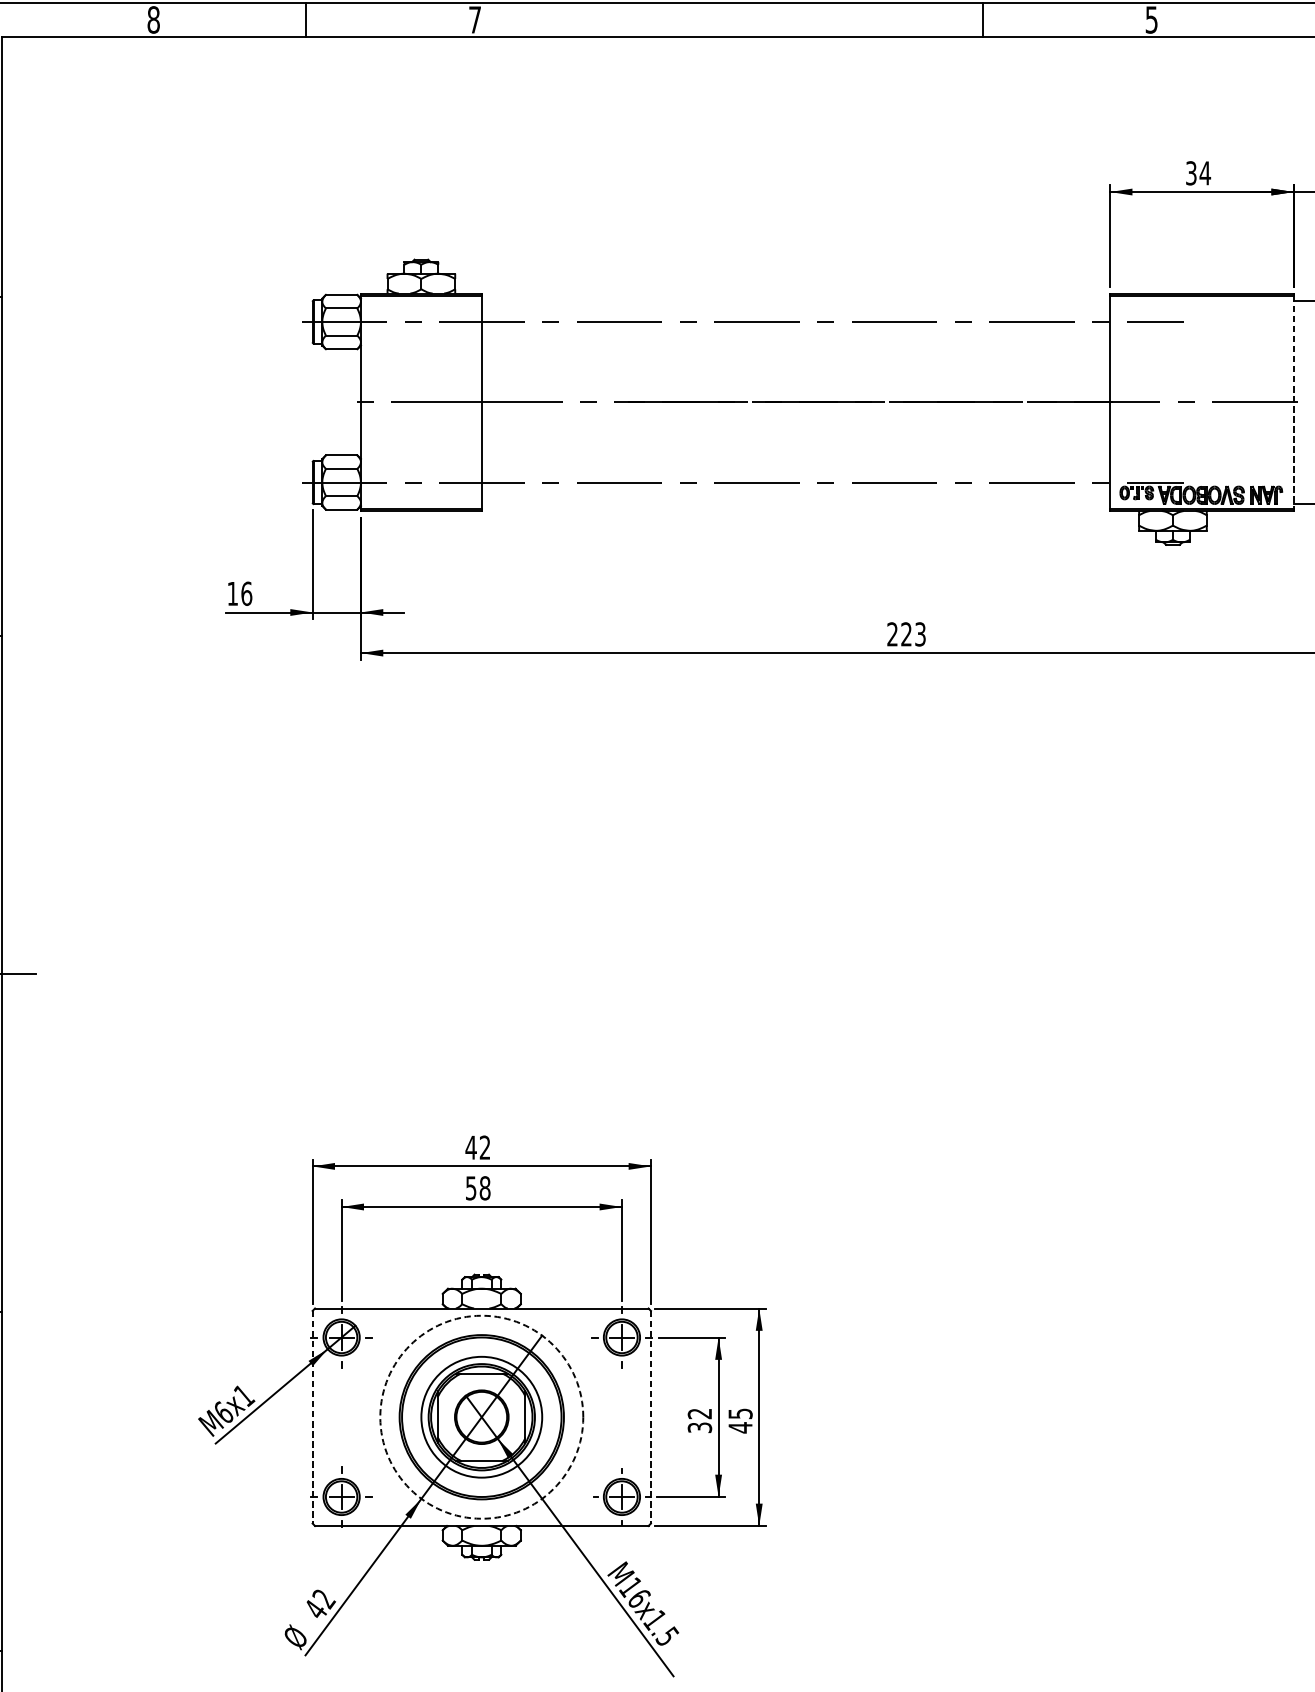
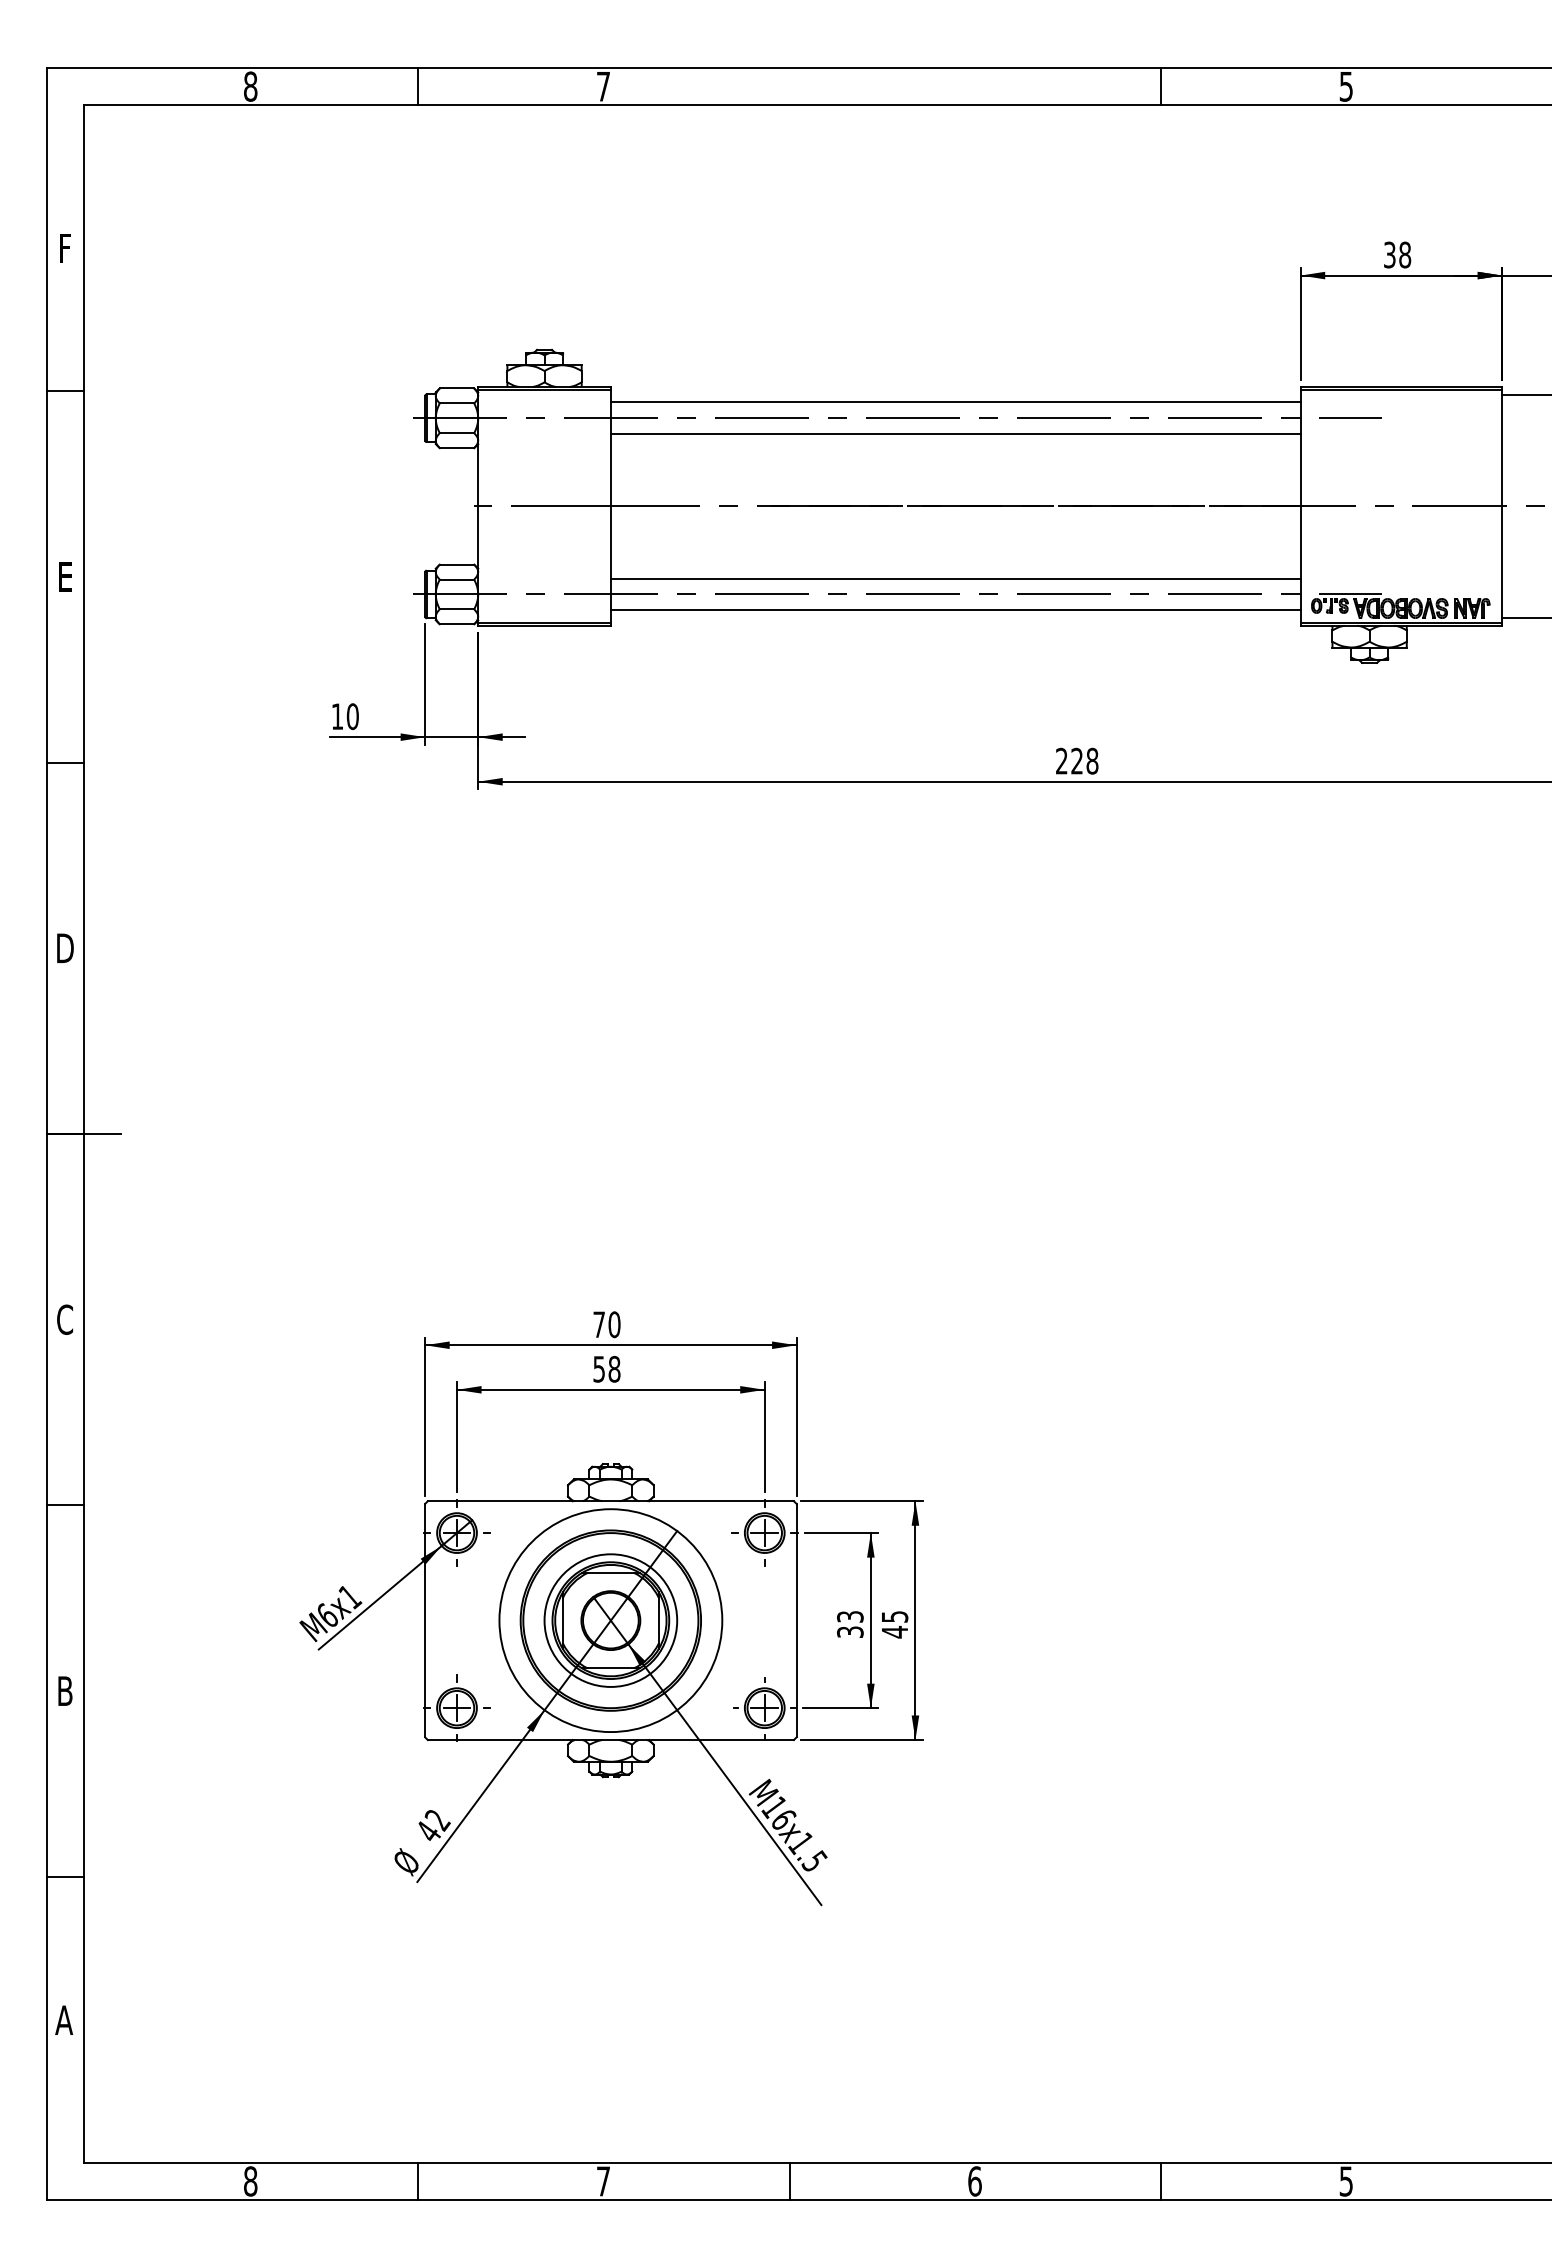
text: (1204, 172) -> (1404, 254), 34 -> 38
line: (795, 307) -> (955, 402), added
line: (795, 336) -> (955, 434), added
line: (1293, 402) -> (1502, 506), dashed -> solid
line: (795, 467) -> (955, 578), added
line: (795, 497) -> (955, 610), added
text: (246, 593) -> (352, 716), 16 -> 10
text: (920, 634) -> (1092, 761), 223 -> 228
text: (477, 1147) -> (606, 1324), 42 -> 70
text: (700, 1413) -> (850, 1616), 32 -> 33
line: (312, 1417) -> (425, 1620), dashed -> solid
circle: (481, 1417) -> (610, 1620), dashed -> solid
line: (650, 1417) -> (796, 1620), dashed -> solid

